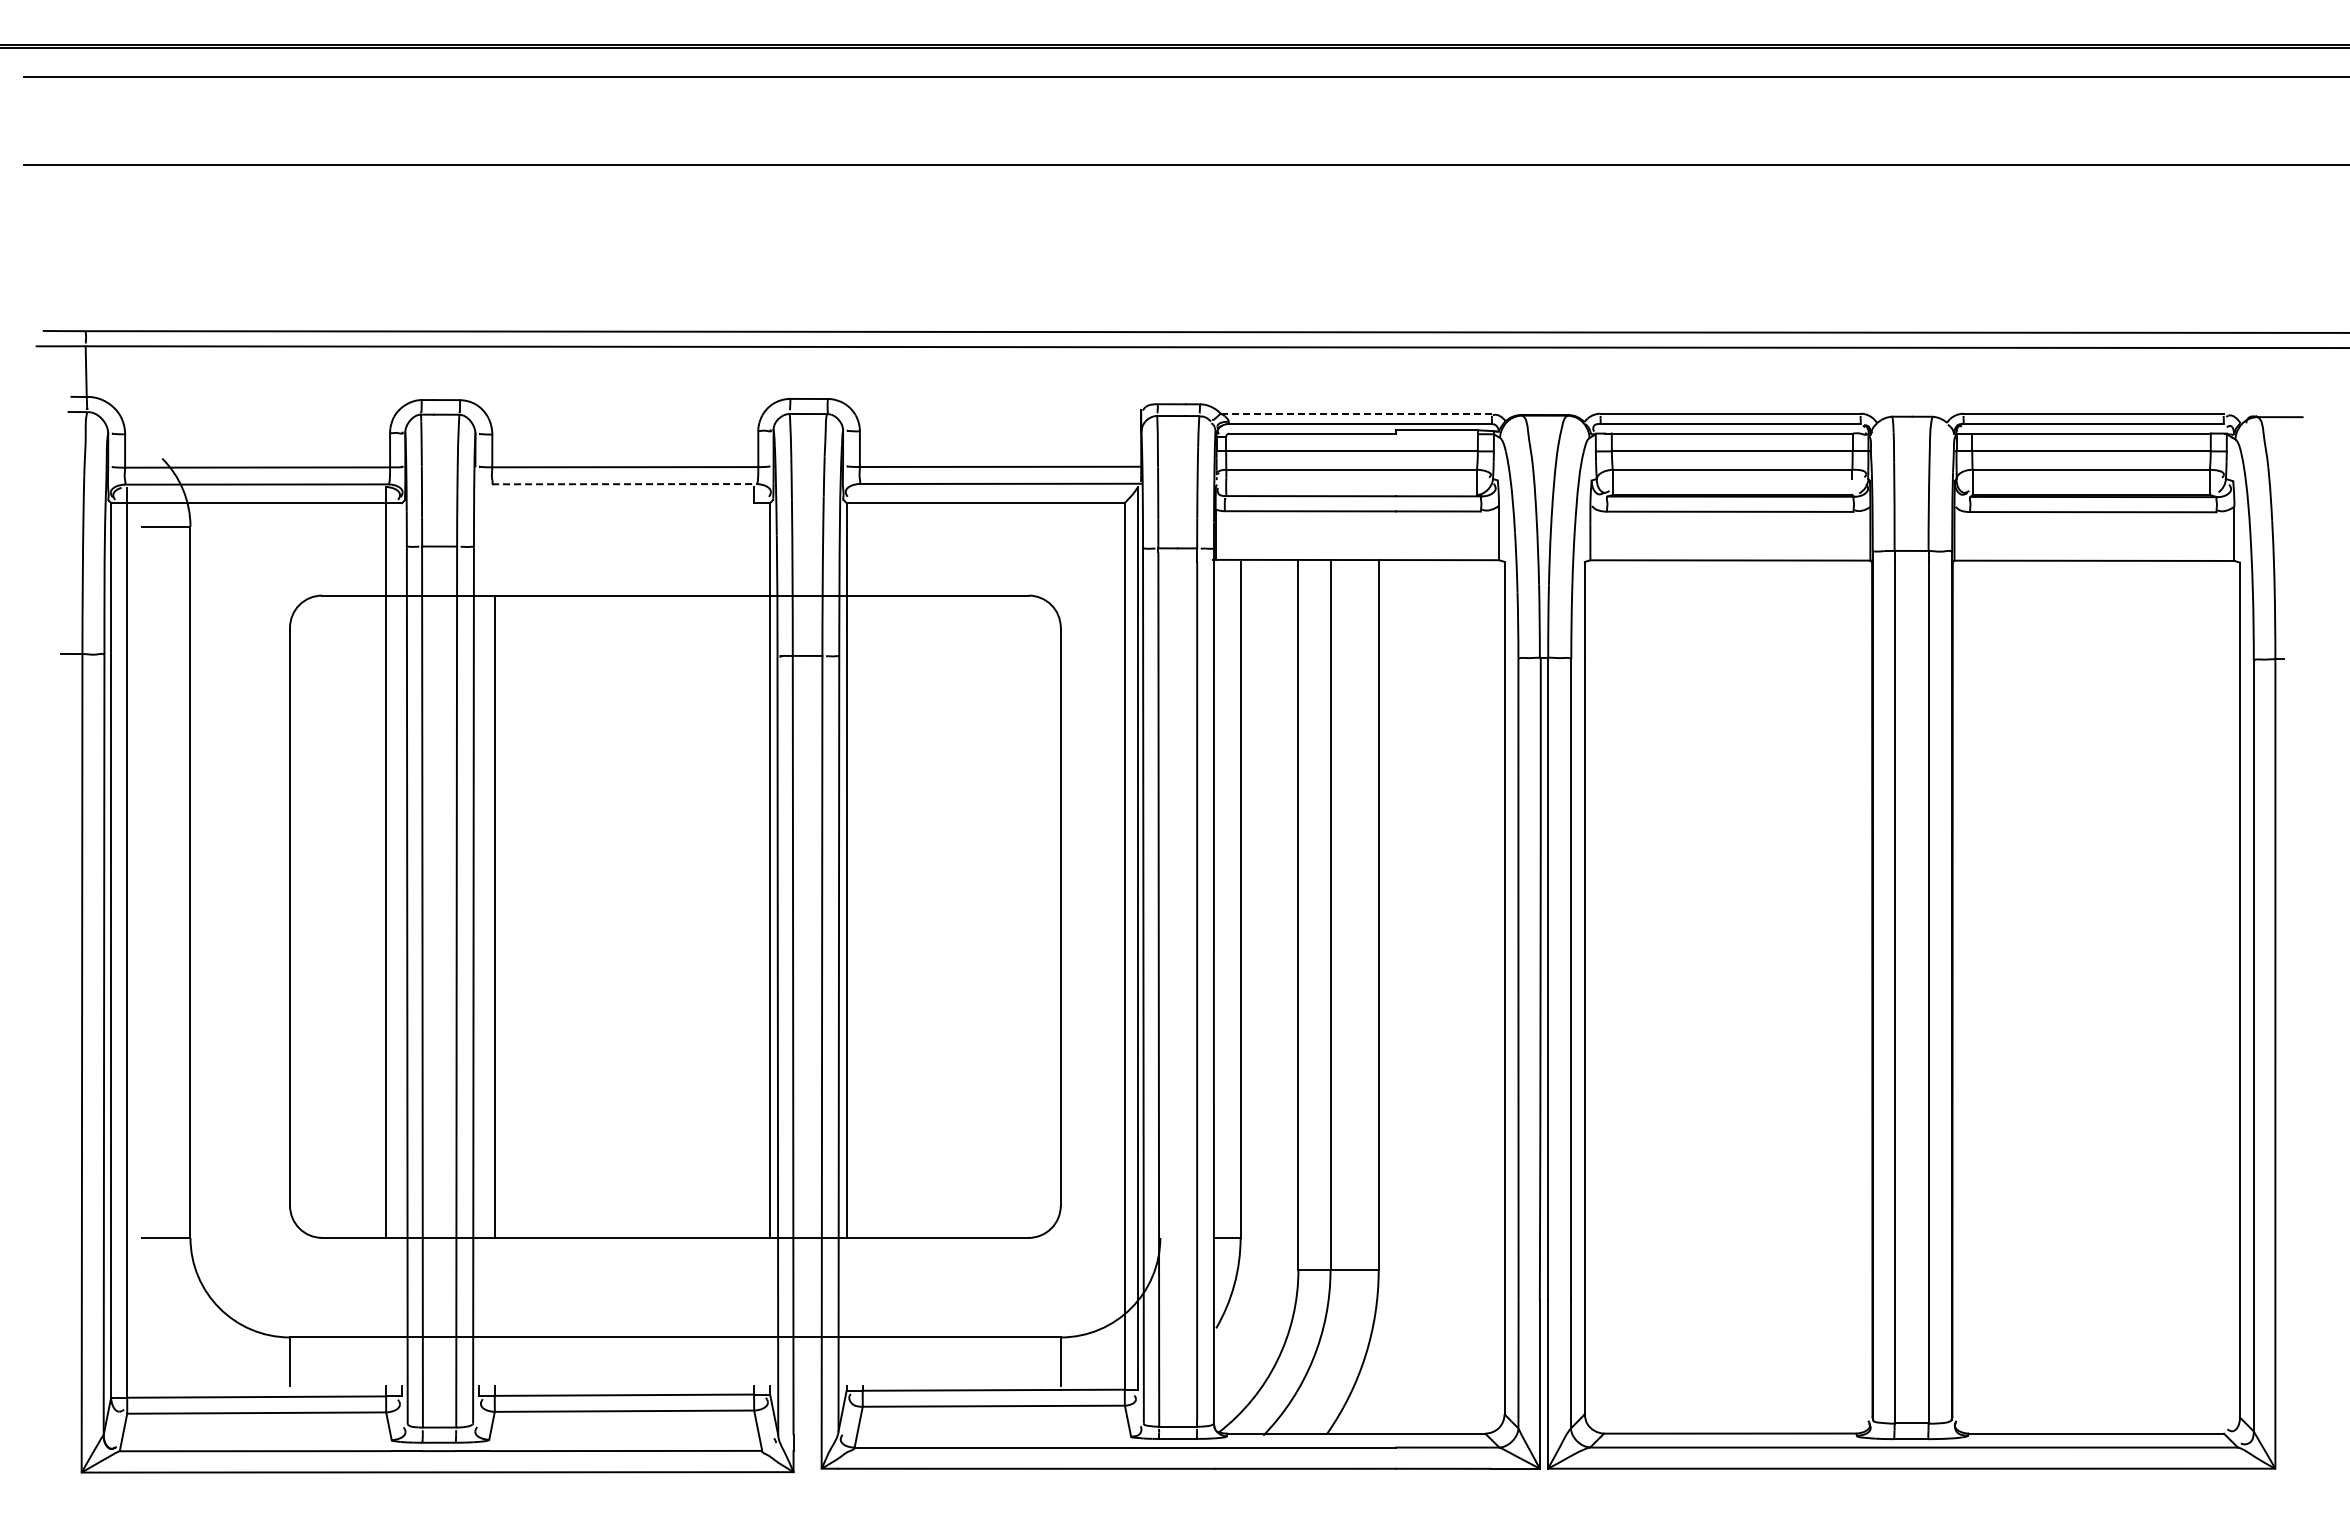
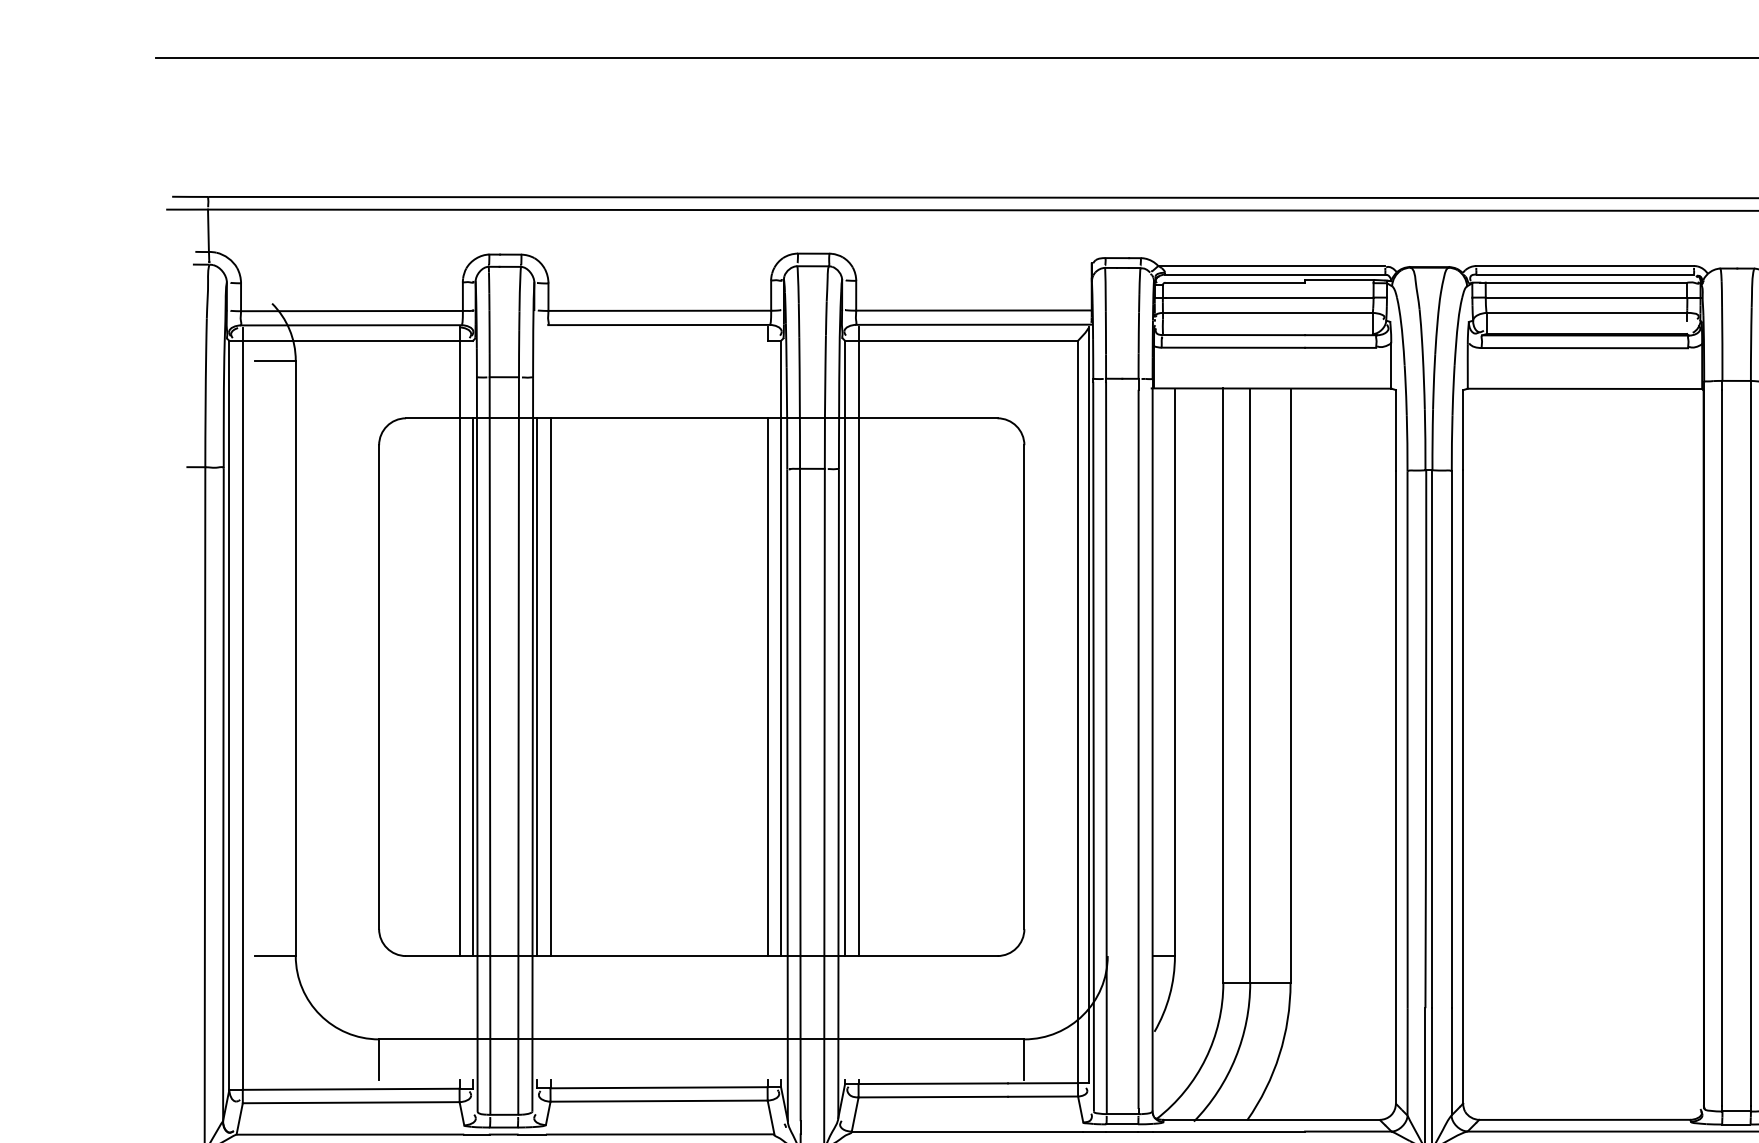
line: (1356, 413) -> (1271, 265), dashed -> solid
line: (625, 484) -> (659, 325), dashed -> solid
line: (862, 862) -> (858, 641), added
line: (402, 916) -> (473, 686), added
line: (478, 916) -> (536, 686), added
line: (754, 916) -> (767, 686), added

